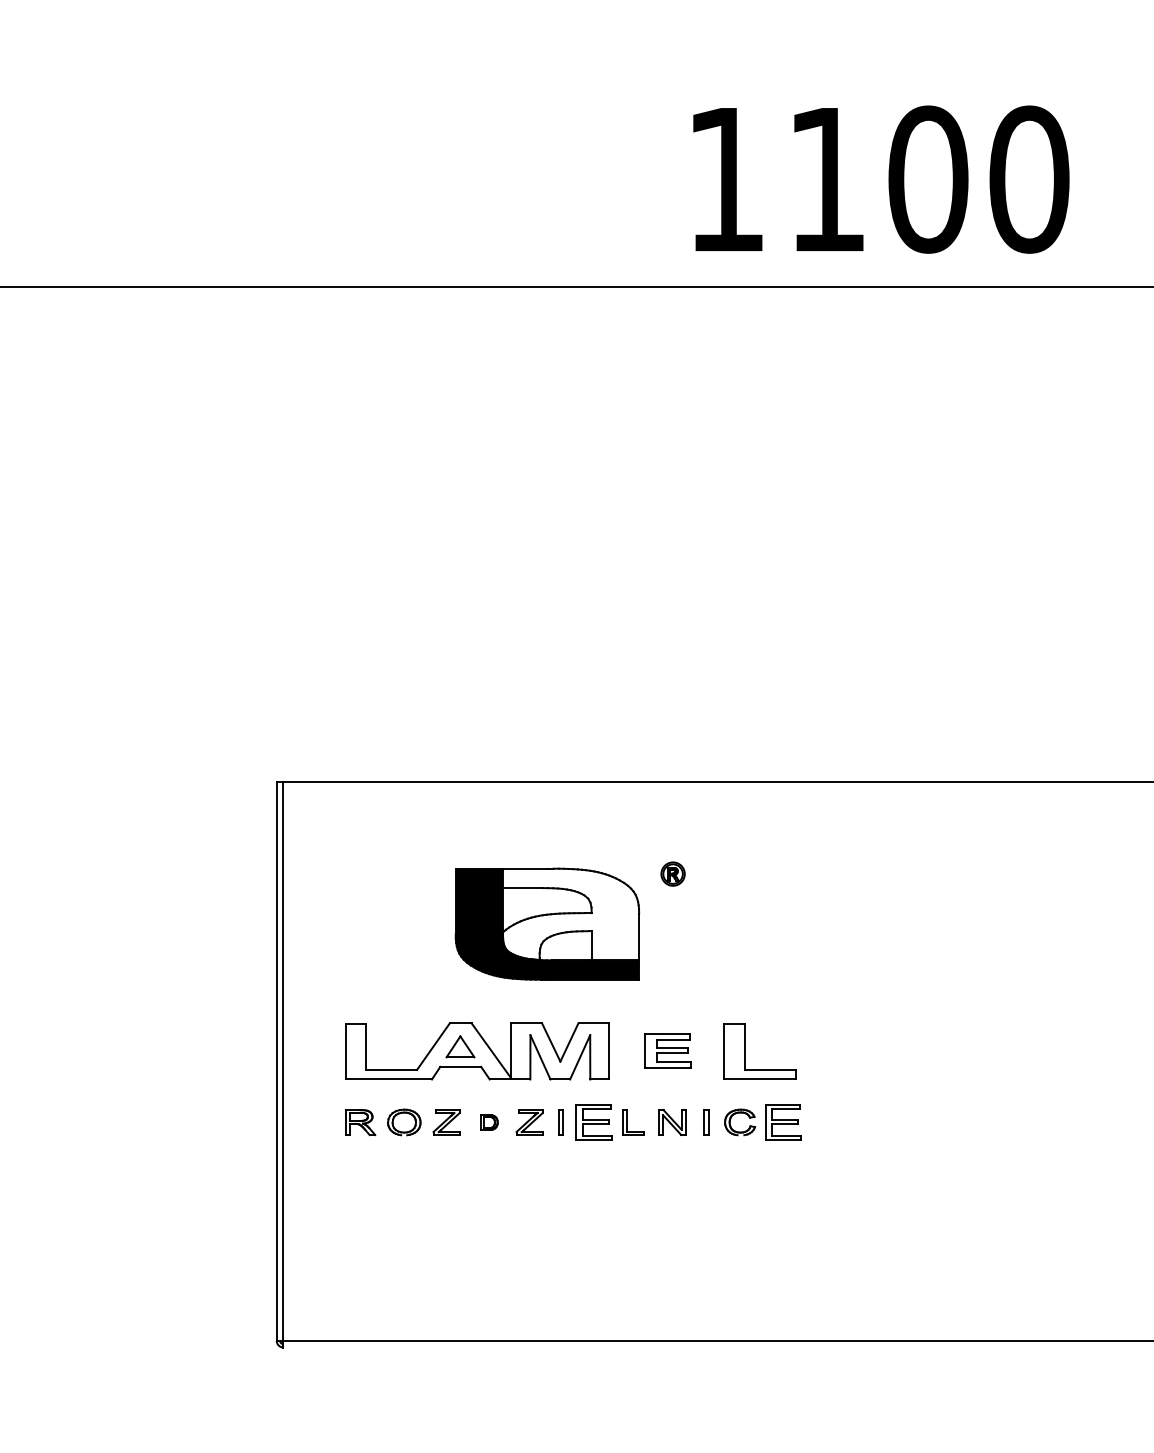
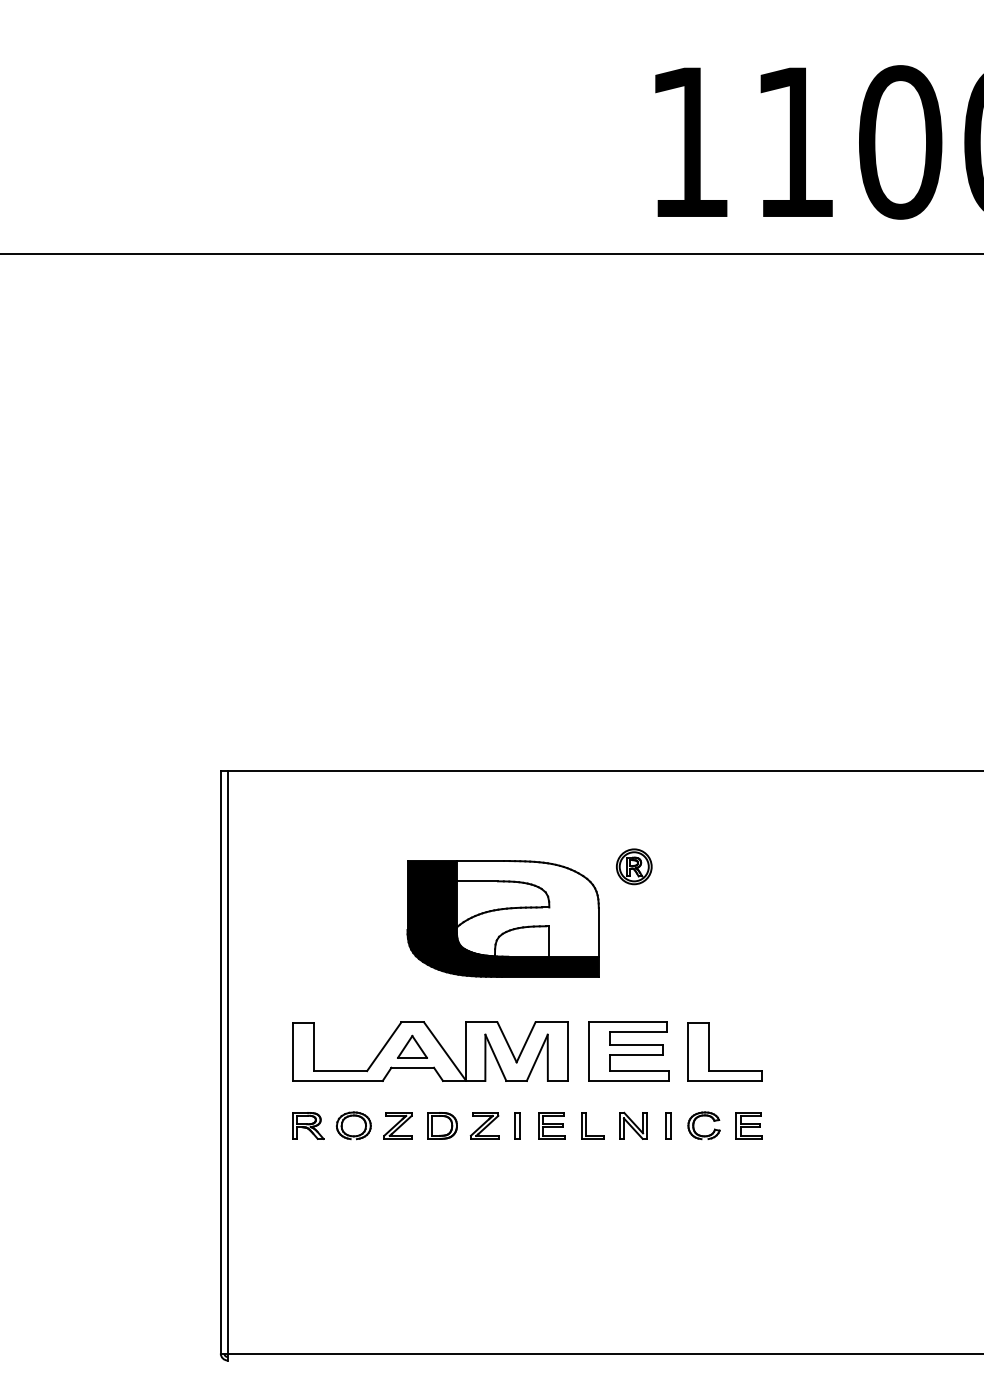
part: (672, 873) -> (633, 866), size x1.43
part: (667, 1050) -> (628, 1050), size x1.67
part: (489, 1122) -> (442, 1125), size x1.67
part: (593, 1122) -> (551, 1125), size x0.71
part: (783, 1122) -> (749, 1125), size x0.71

